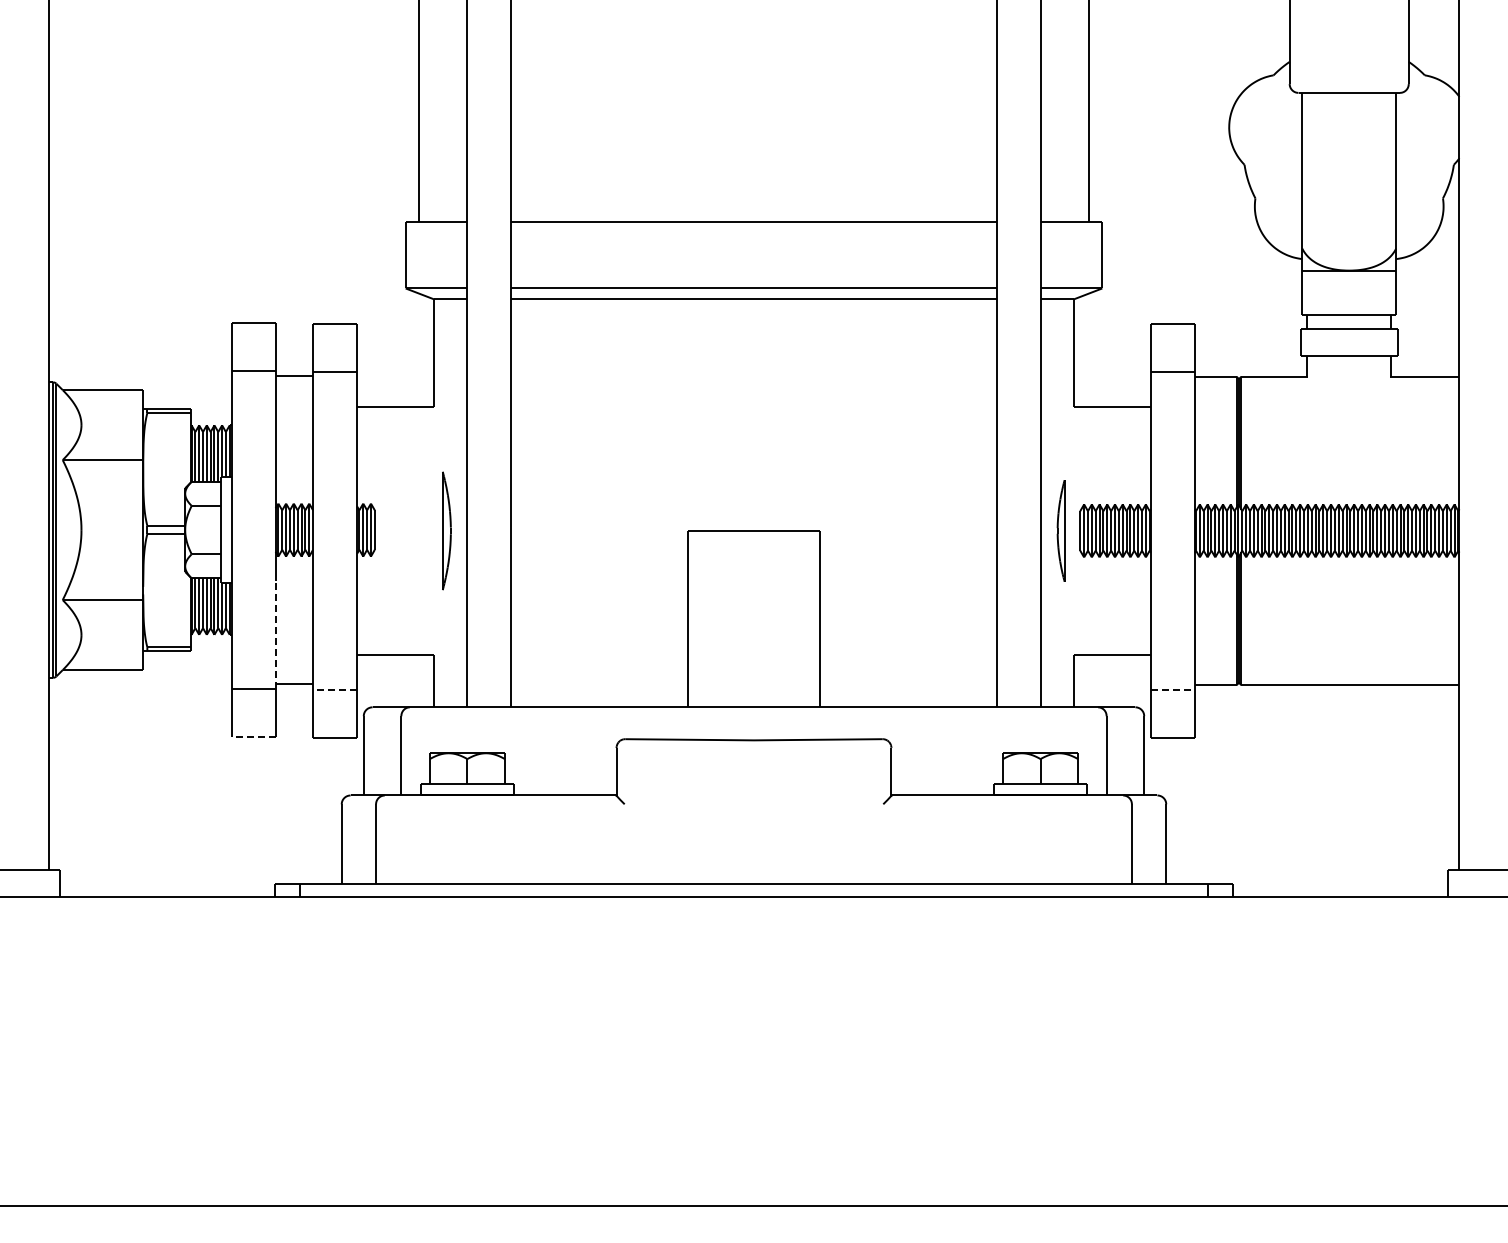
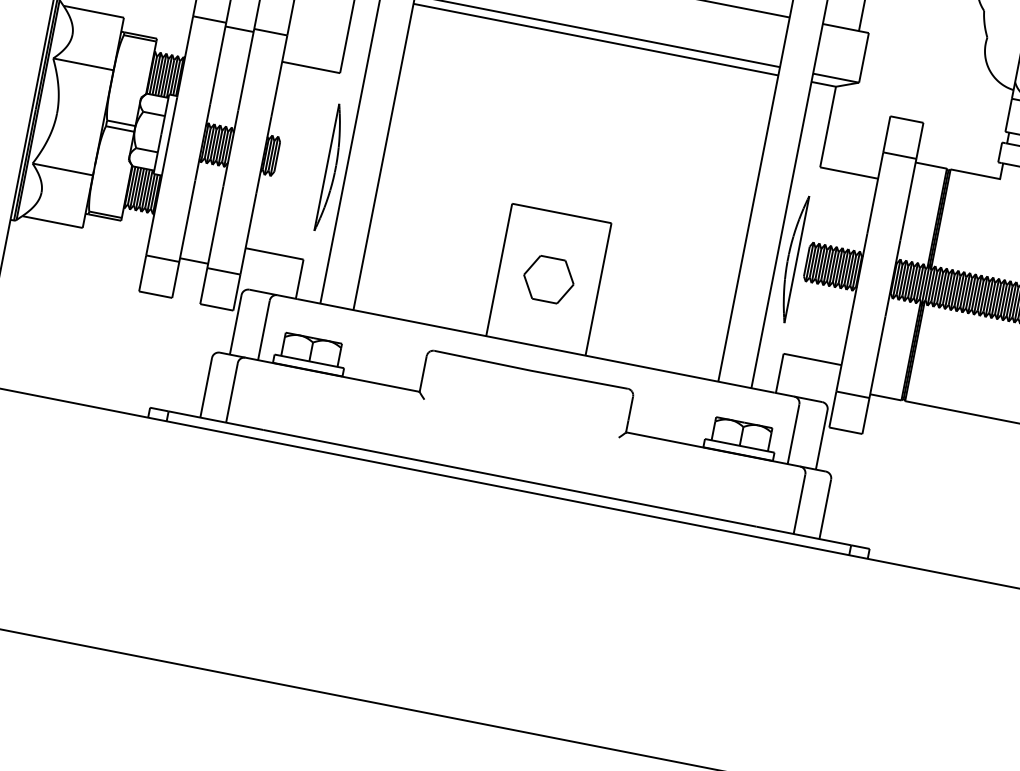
part: (446, 530) -> (331, 167), size x1.43
part: (1060, 530) -> (792, 258), size x1.67
part: (753, 618) -> (548, 279), added
line: (275, 634) -> (187, 220), dashed -> solid
line: (334, 690) -> (223, 271), dashed -> solid
line: (1173, 690) -> (853, 395), dashed -> solid
line: (253, 737) -> (155, 294), dashed -> solid

